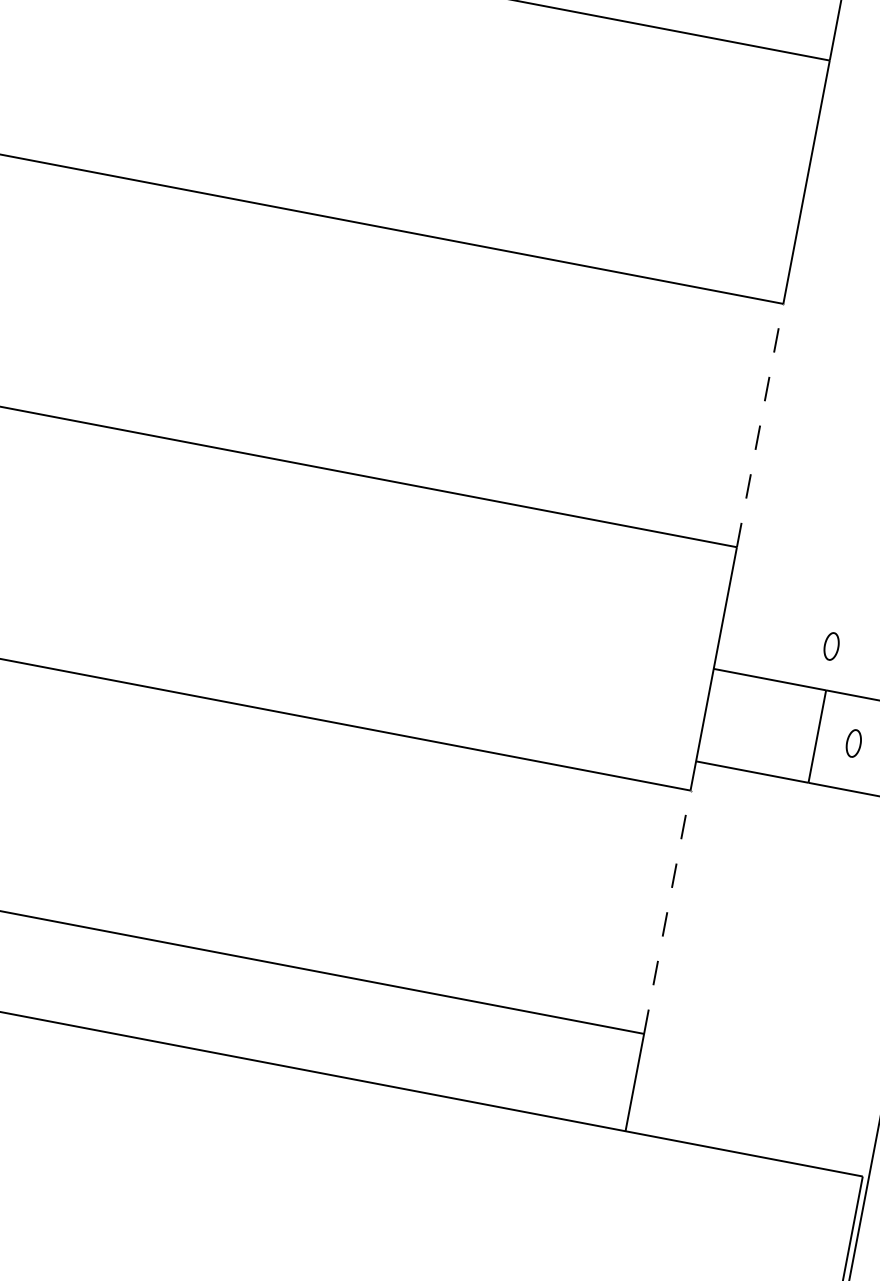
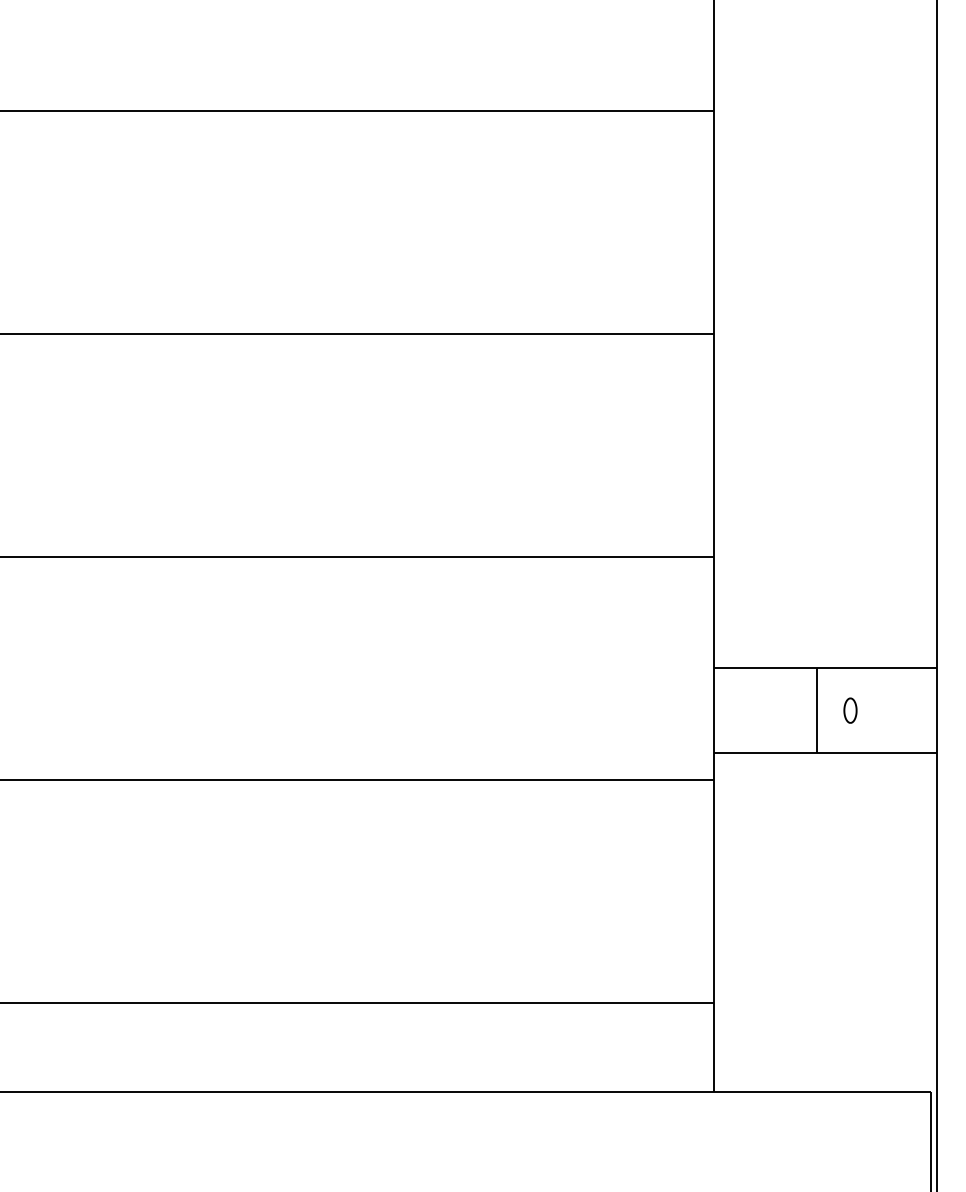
line: (760, 424) -> (714, 444), dashed -> solid
part: (831, 646) -> (814, 628), removed
line: (667, 911) -> (714, 890), dashed -> solid

